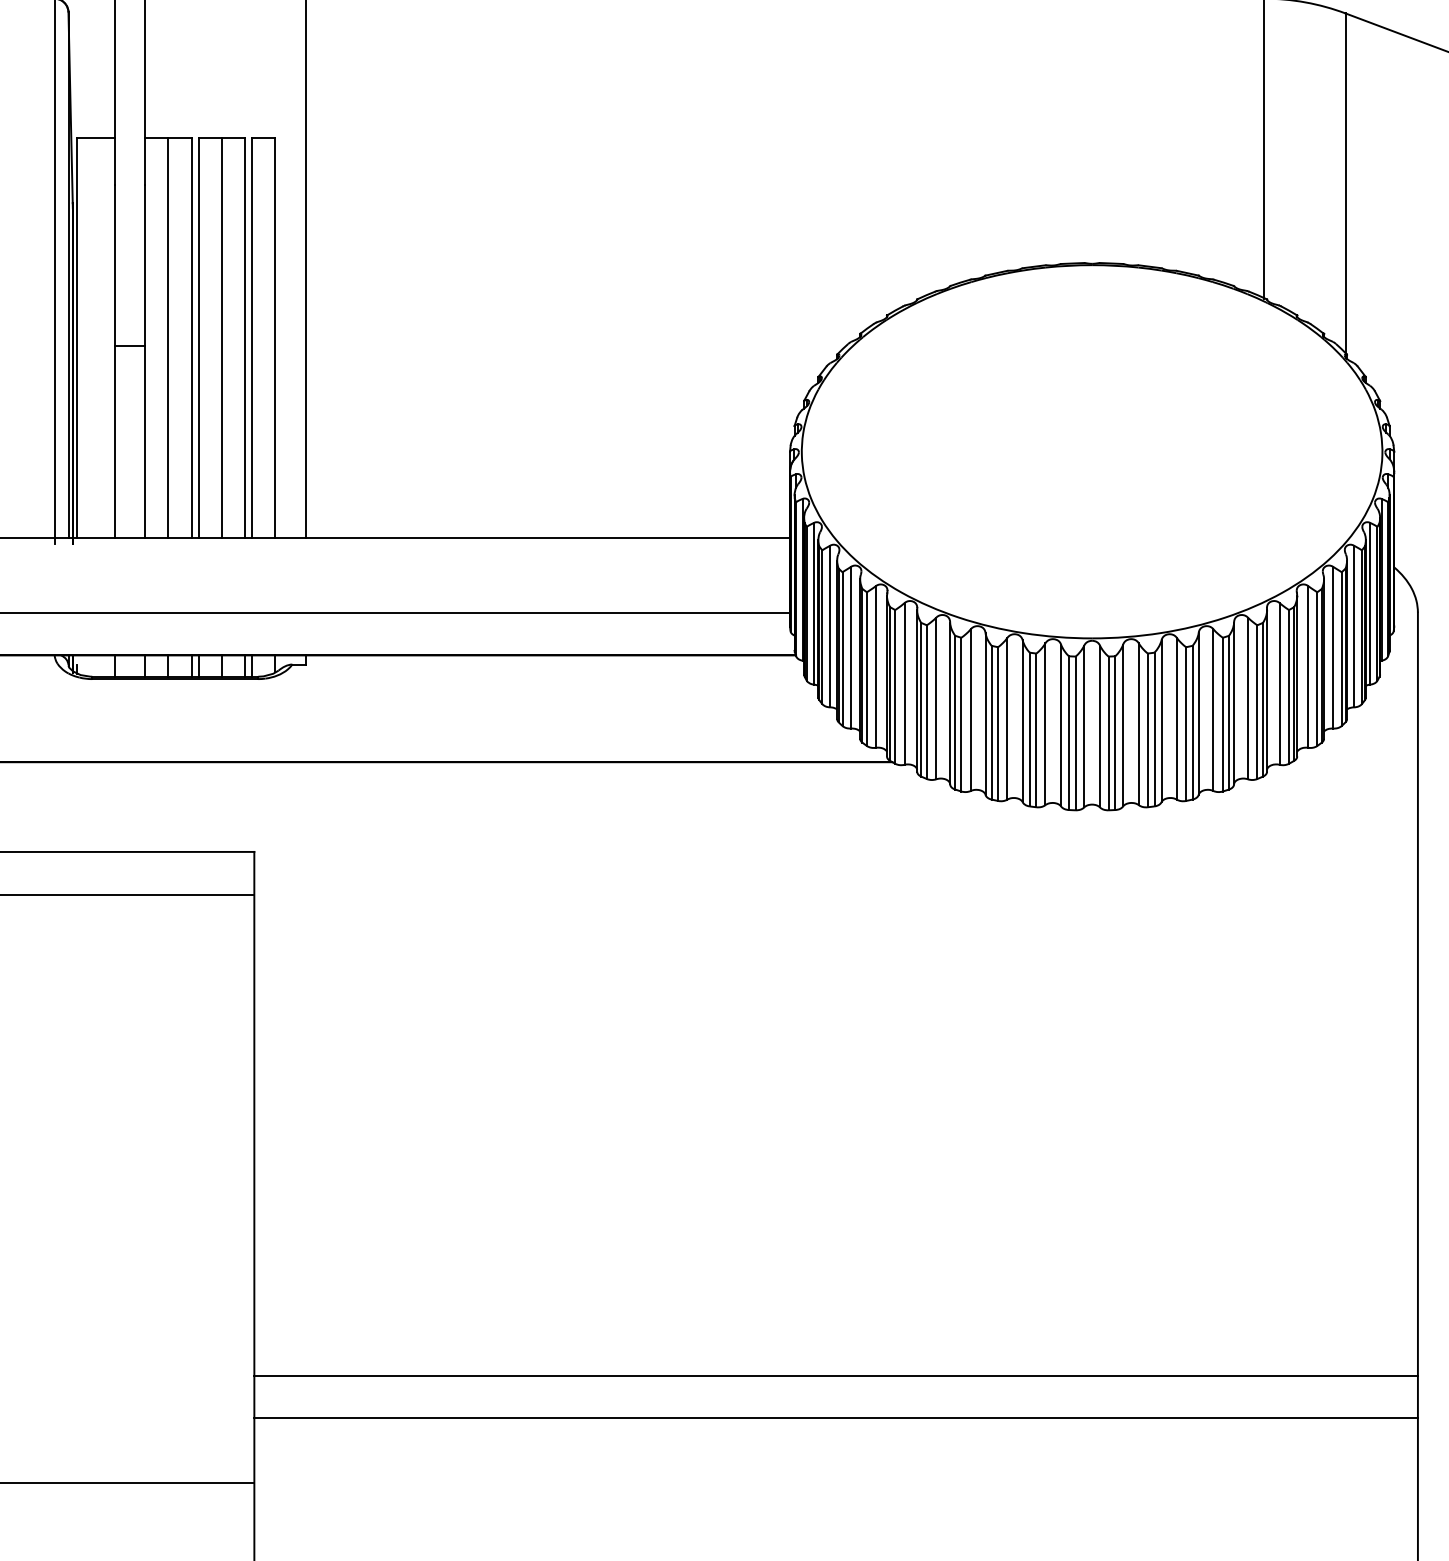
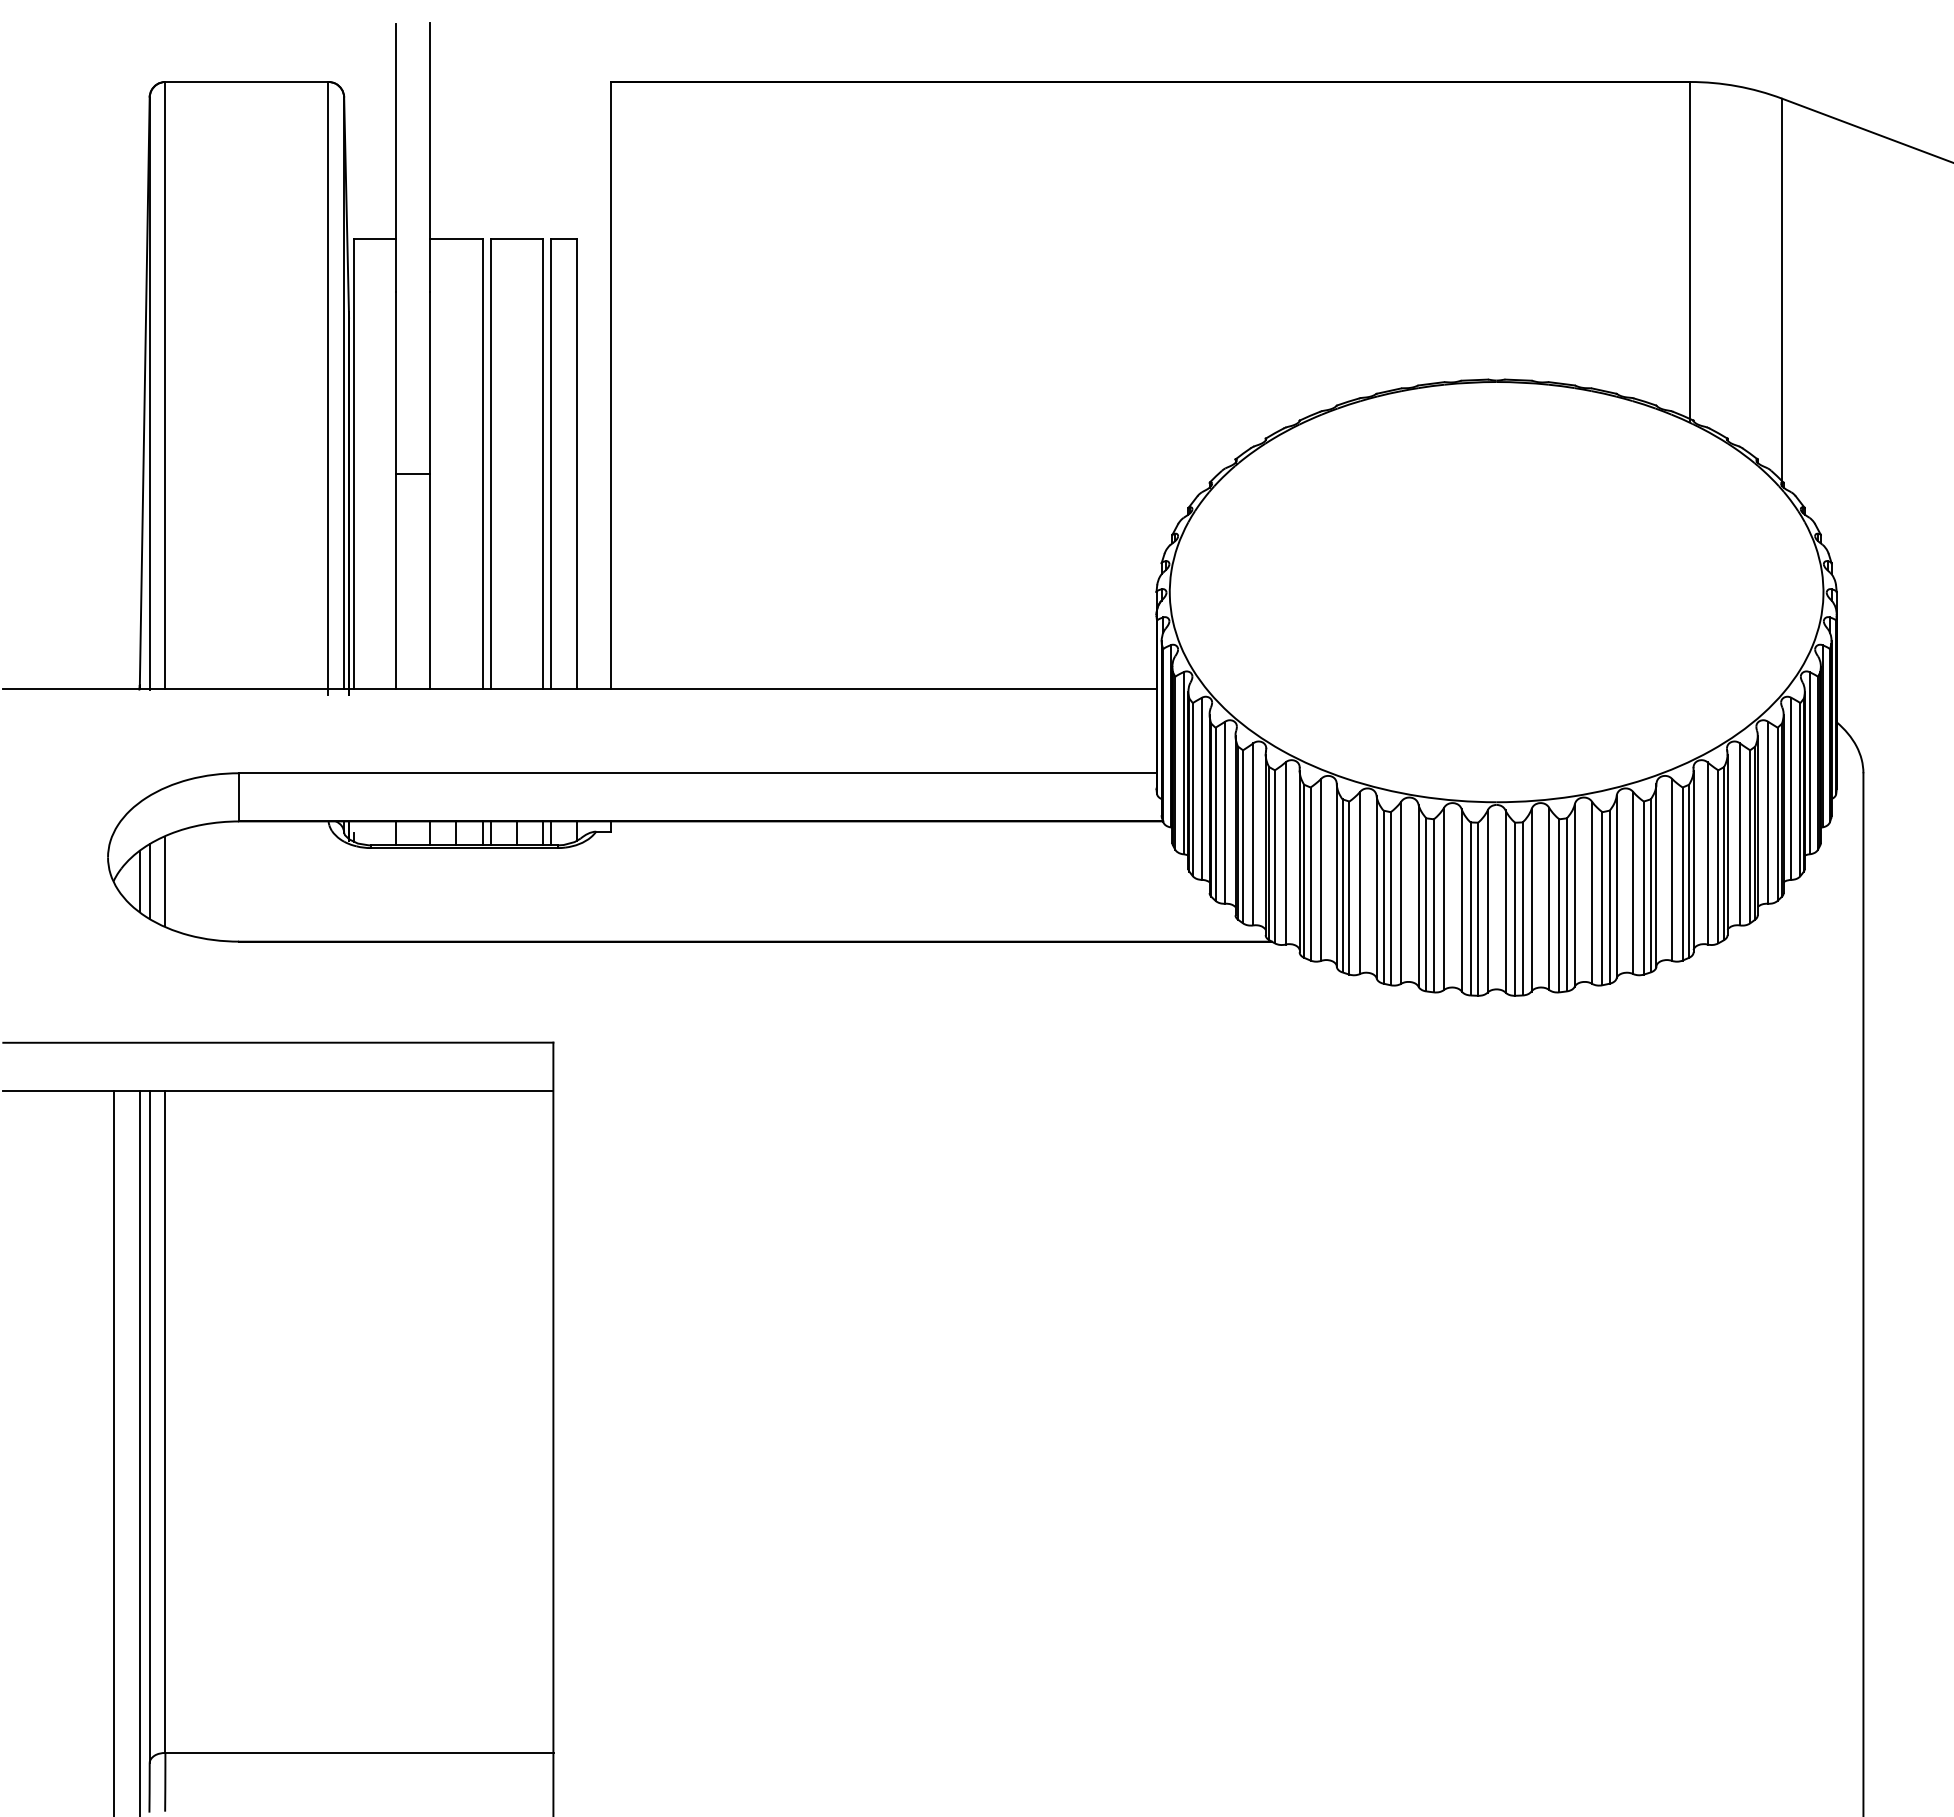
line: (168, 338) -> (456, 464), removed
line: (221, 338) -> (516, 464), removed
line: (836, 1375) -> (1208, 1632), removed
line: (836, 1418) -> (1208, 1680), removed

